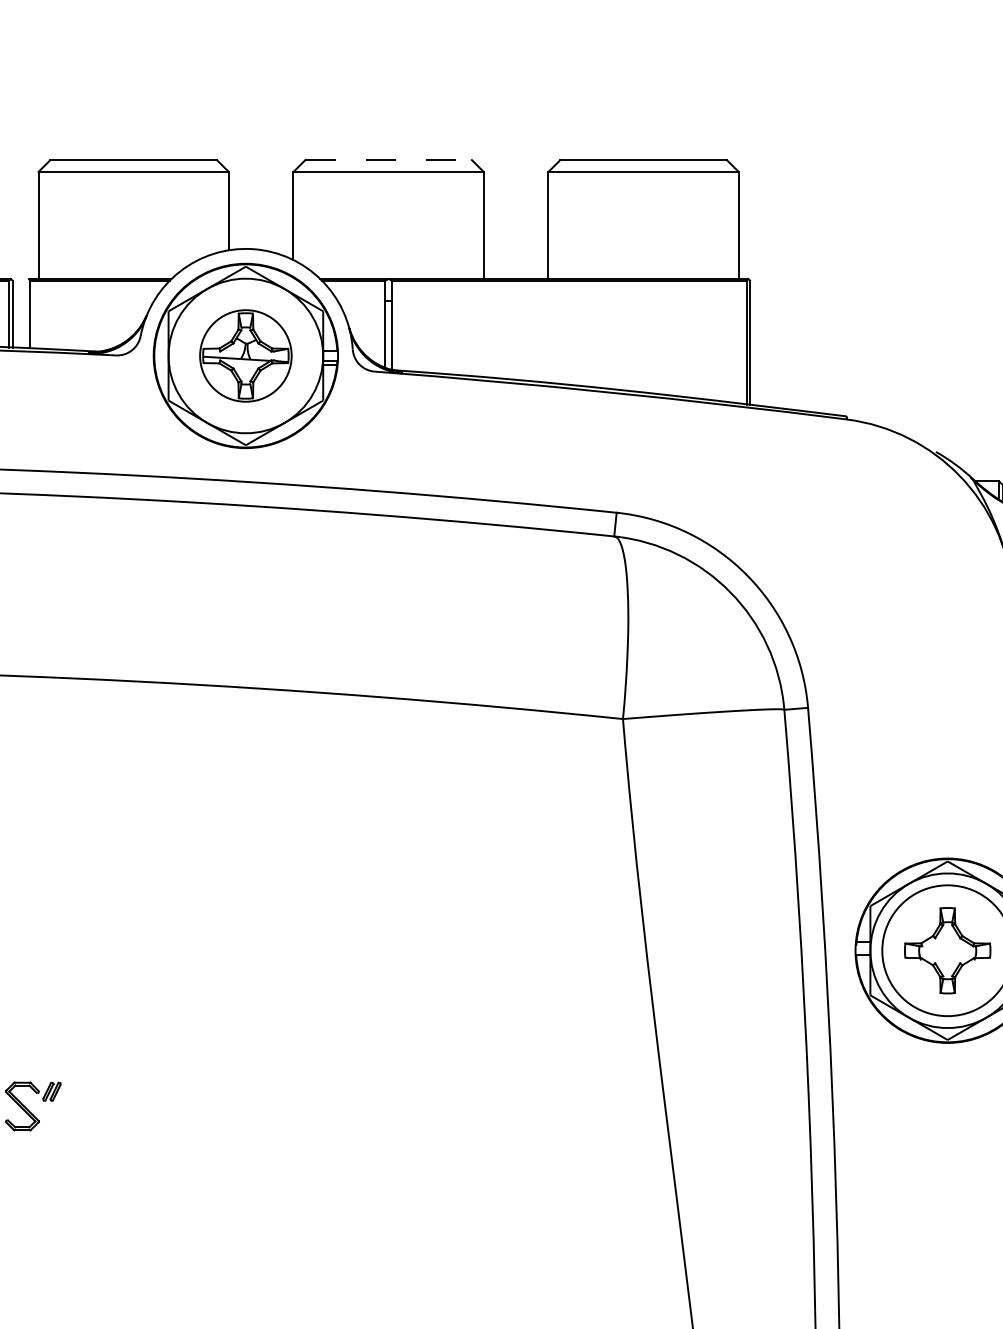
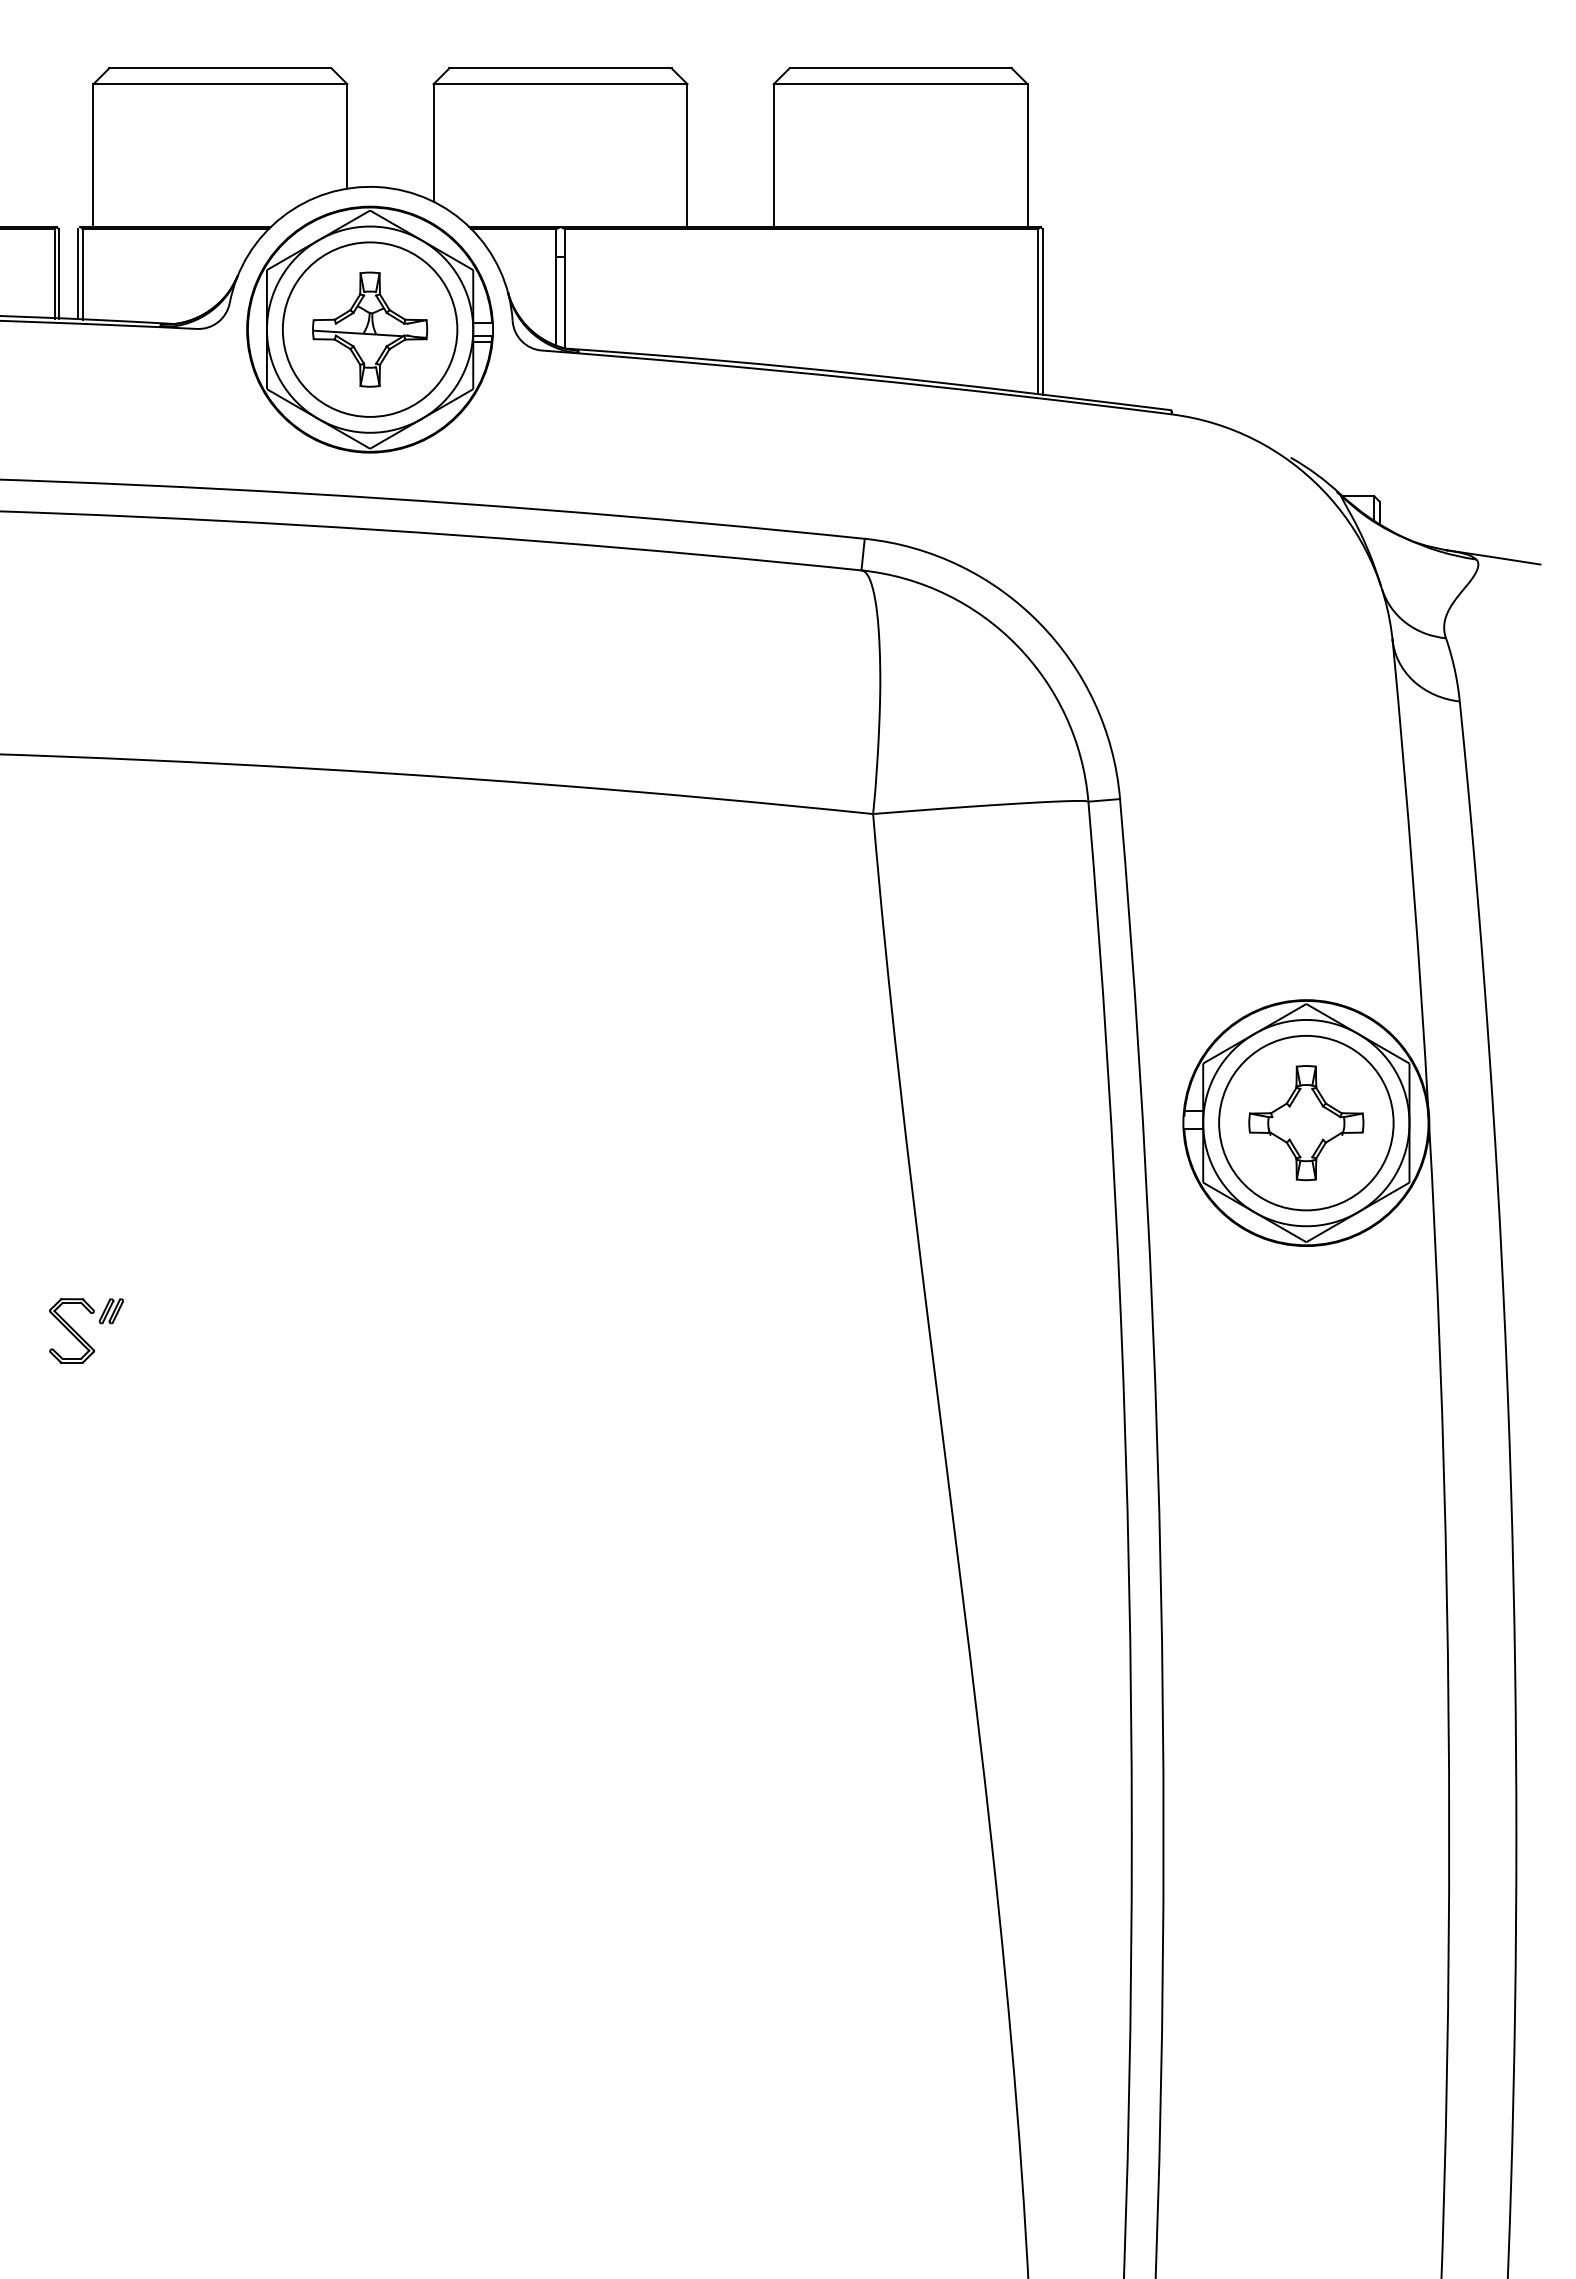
line: (389, 160) -> (561, 68), dashed -> solid
line: (27, 314) -> (78, 274), added
circle: (245, 355) -> (369, 329), size x1.43

